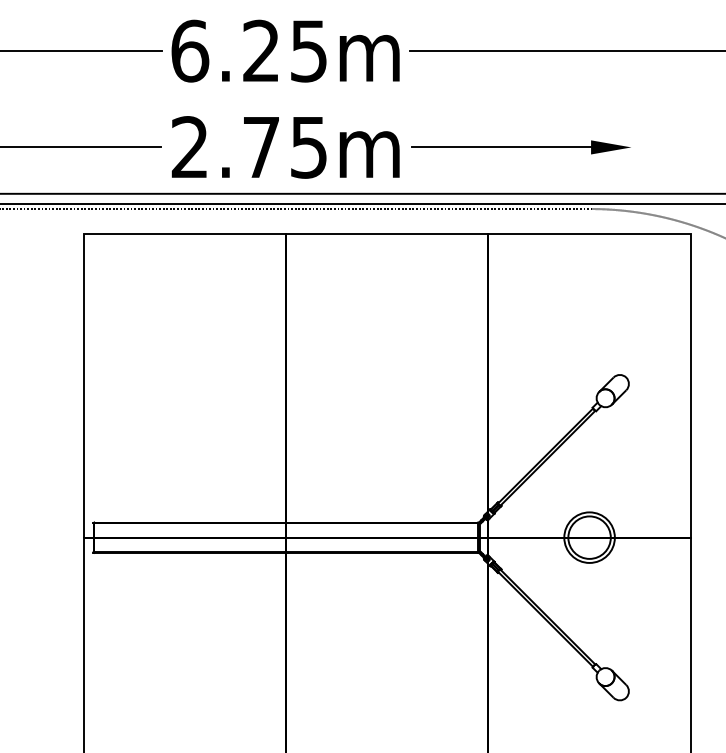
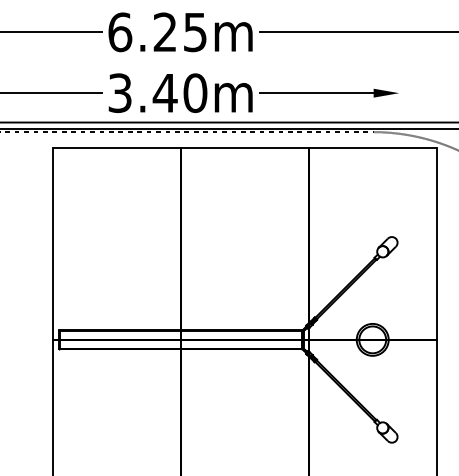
text: (249, 147) -> (157, 93), 2.75m -> 3.40m

